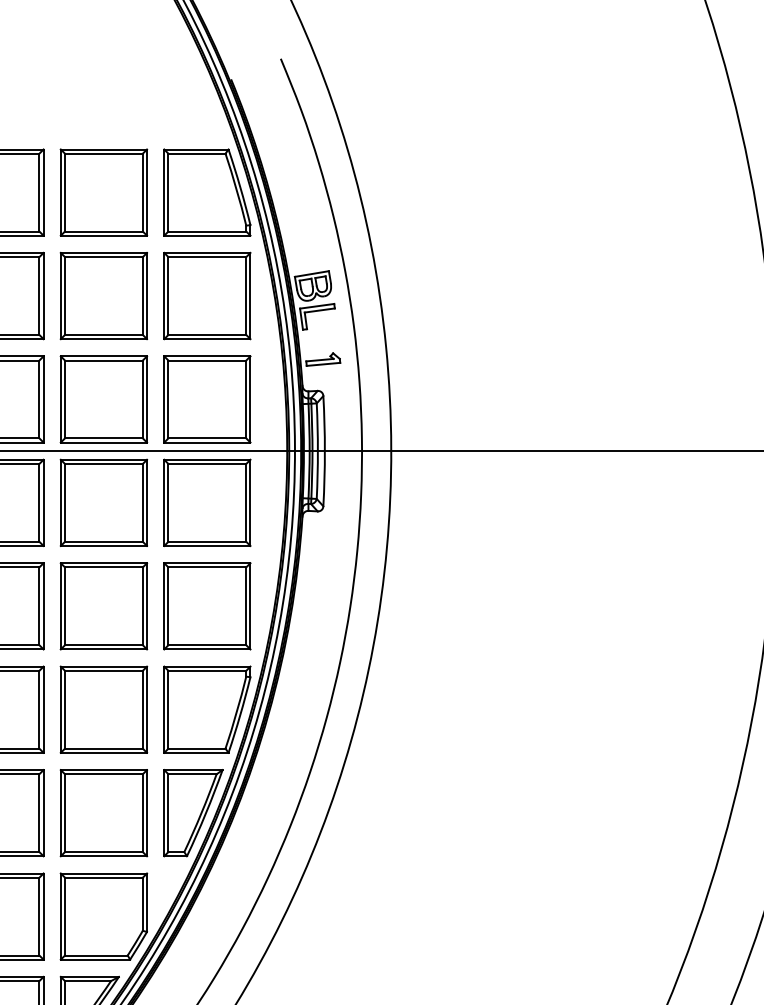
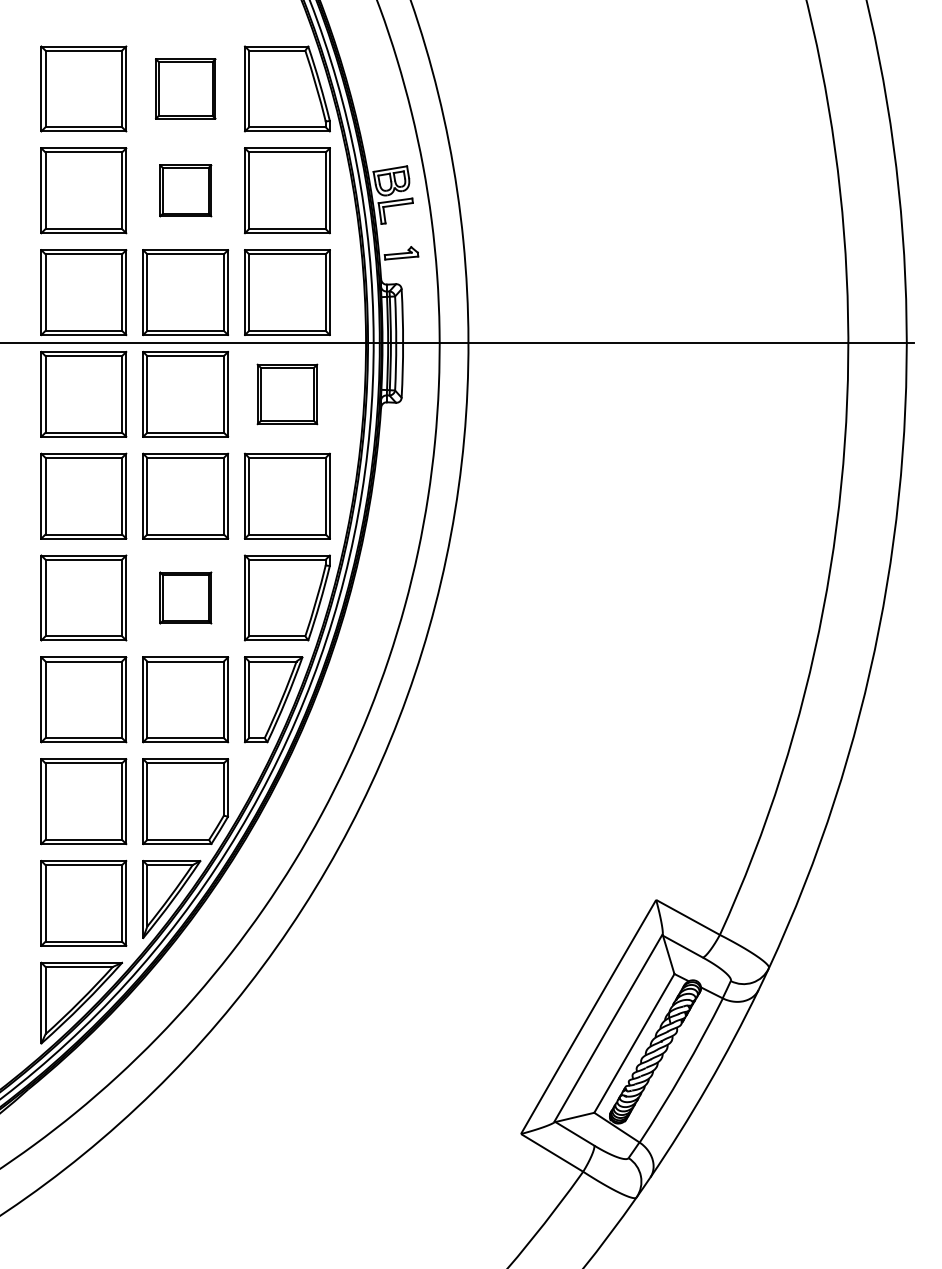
part: (103, 192) -> (185, 88), size x0.7
part: (103, 295) -> (185, 190), size x0.6
part: (207, 502) -> (287, 394), size x0.7
part: (103, 709) -> (185, 597), size x0.6

